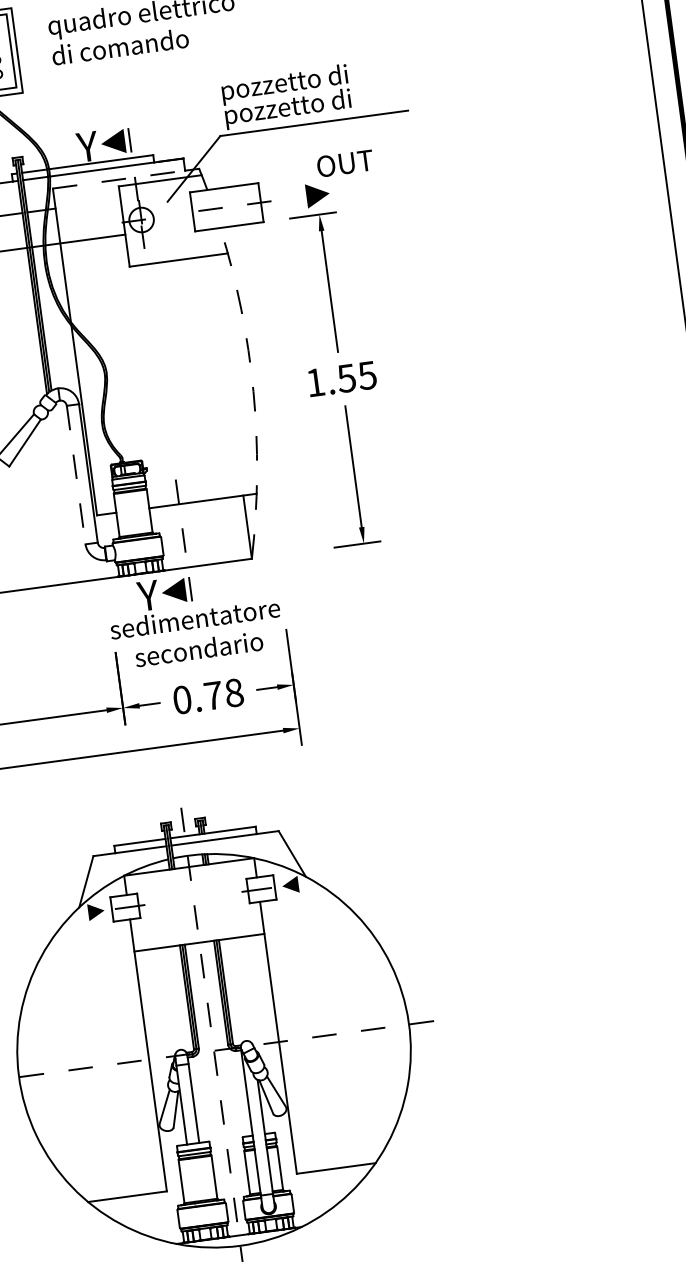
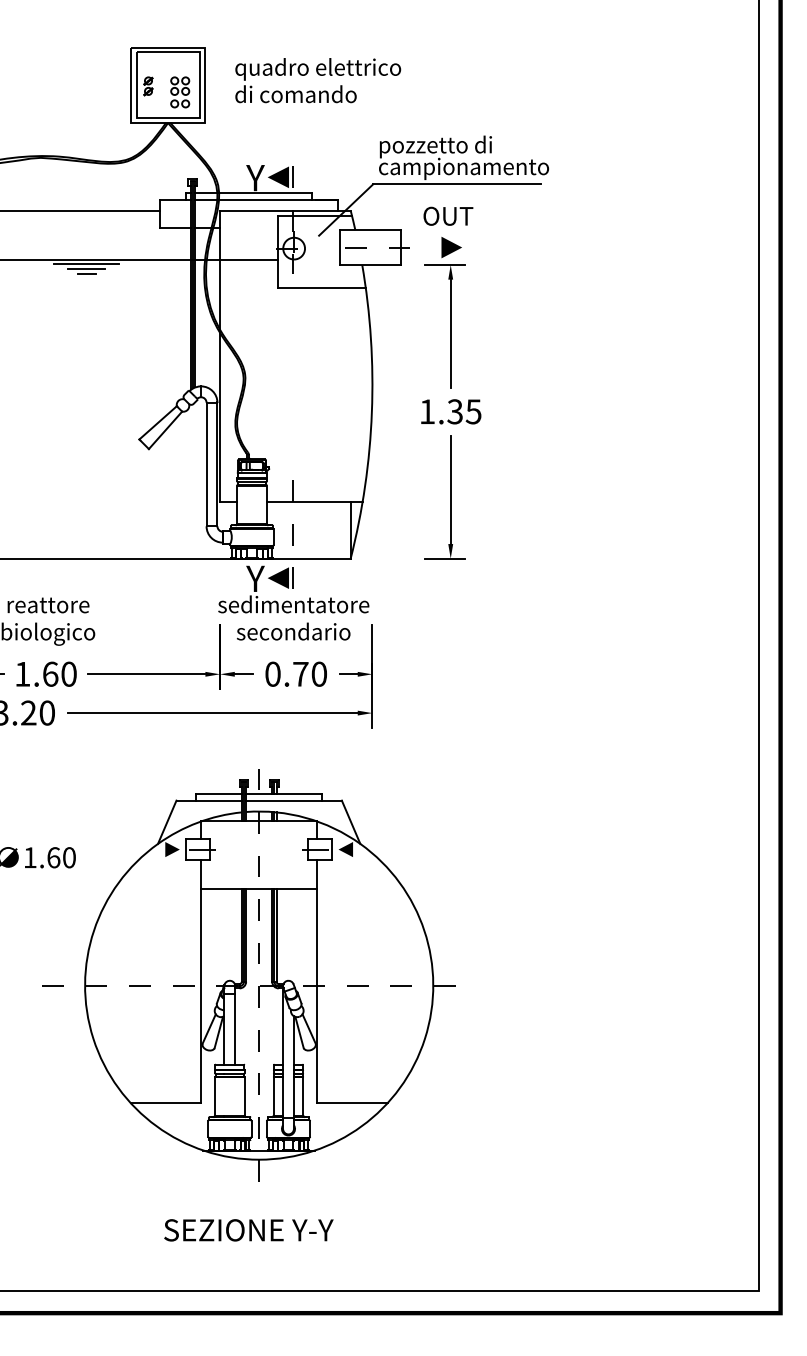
text: (320, 104) -> (464, 168), pozzetto di -> campionamento
text: (345, 162) -> (448, 215), moved
line: (119, 179) -> (279, 210), dashed -> solid
text: (345, 378) -> (454, 411), 1.55 -> 1.35
arc: (253, 391) -> (371, 412), dashed -> solid
line: (76, 475) -> (206, 464), dashed -> solid
text: (234, 693) -> (319, 674), 0.78 -> 0.70

